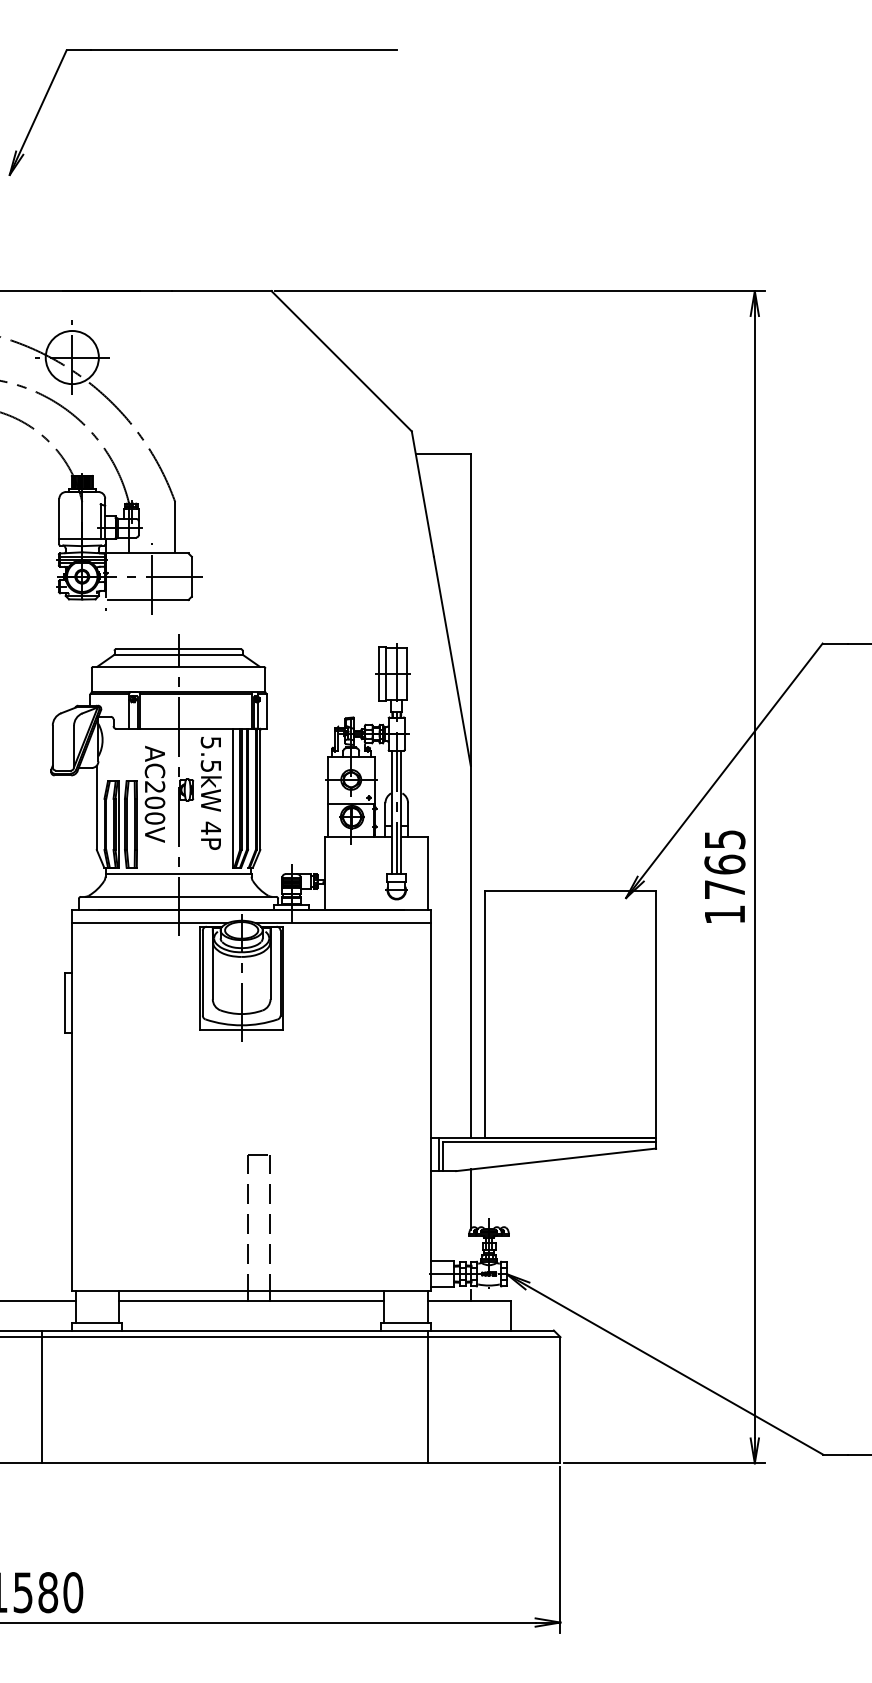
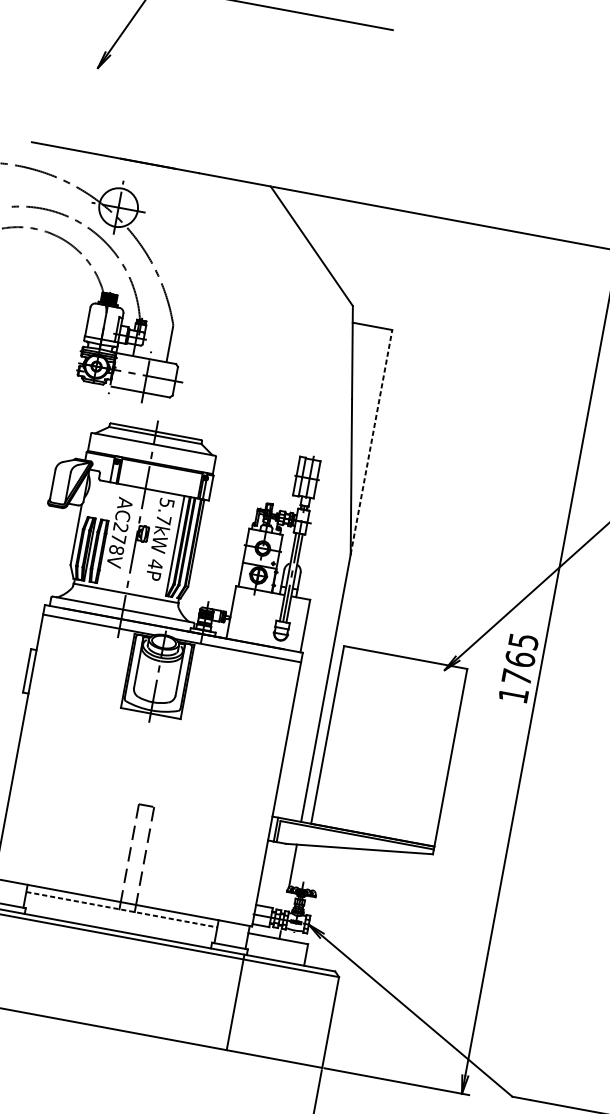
line: (470, 609) -> (371, 441), solid -> dashed
text: (210, 765) -> (163, 519), 5.5kW -> 5.7kW
text: (154, 810) -> (117, 544), AC200V -> AC278V
line: (251, 1300) -> (121, 909), solid -> dashed

